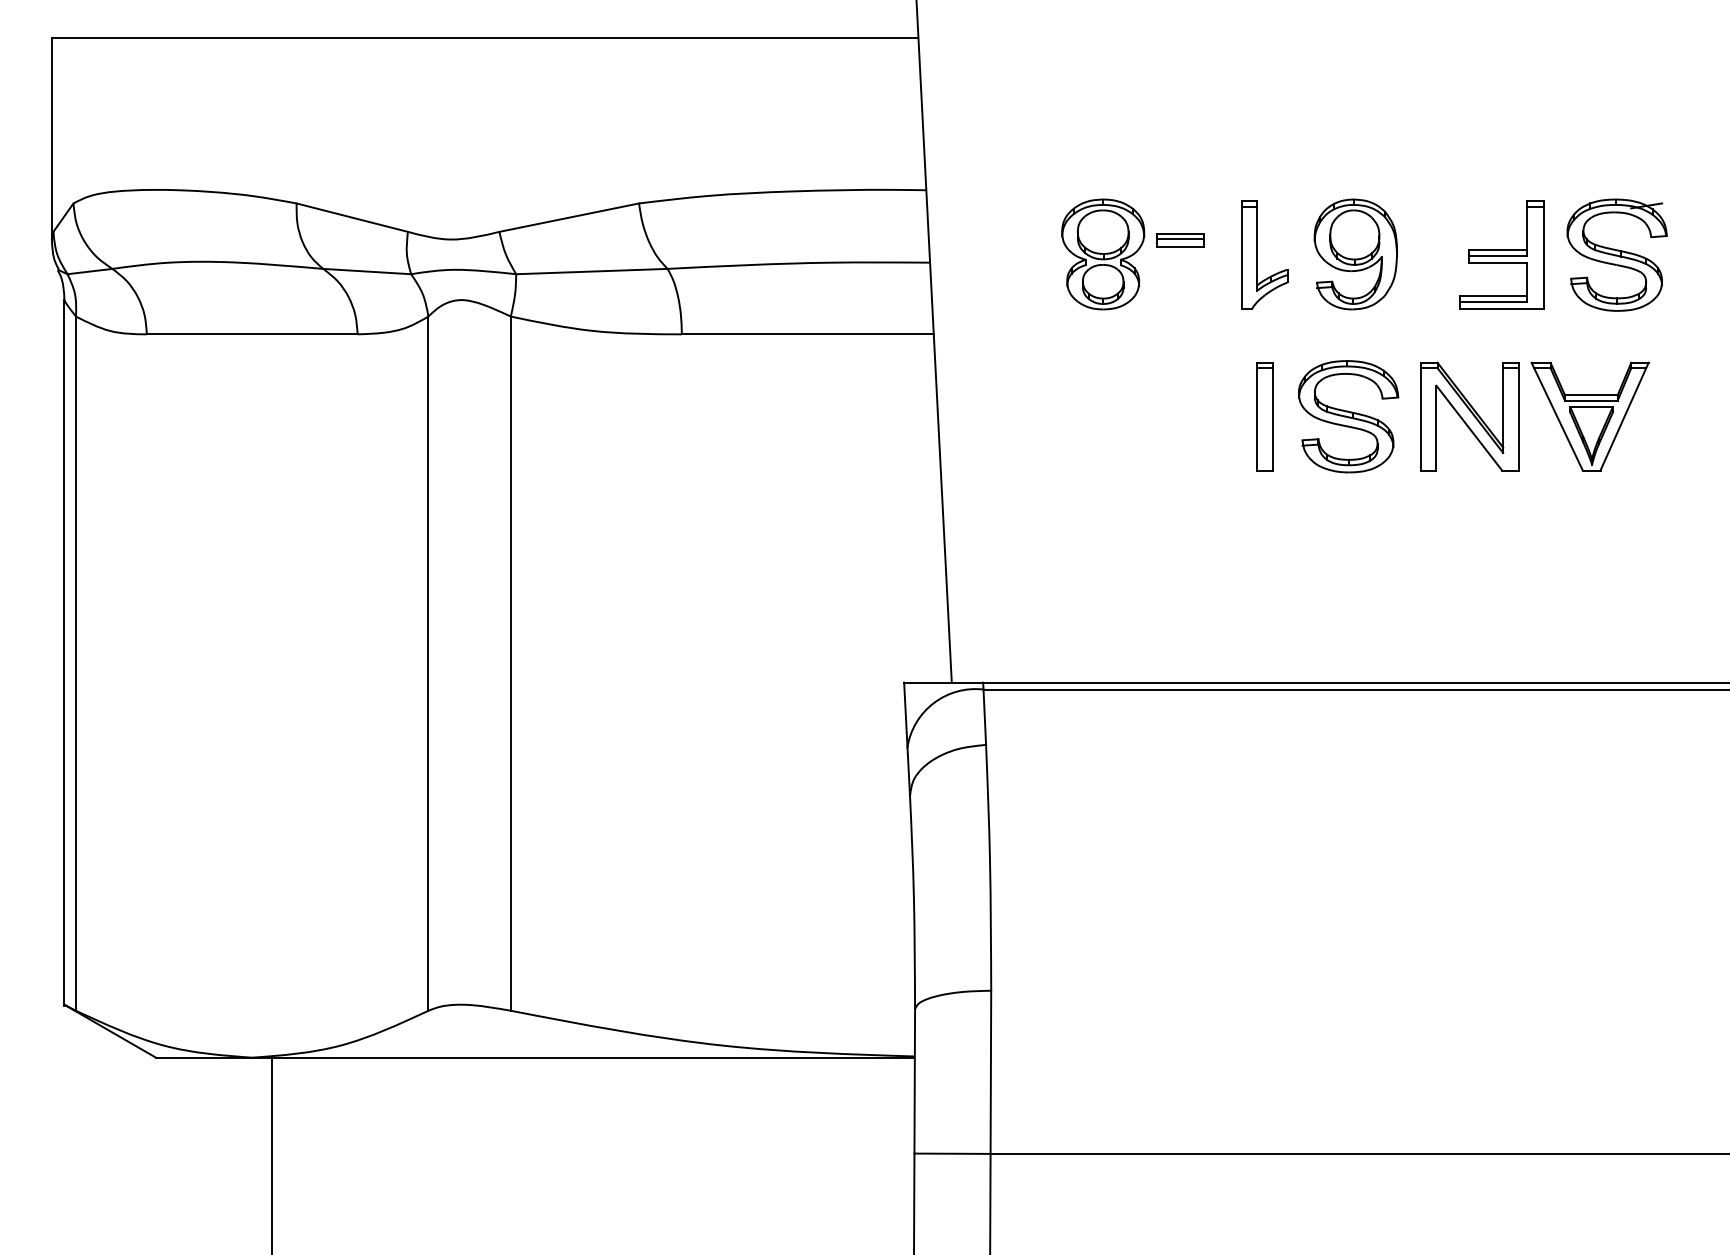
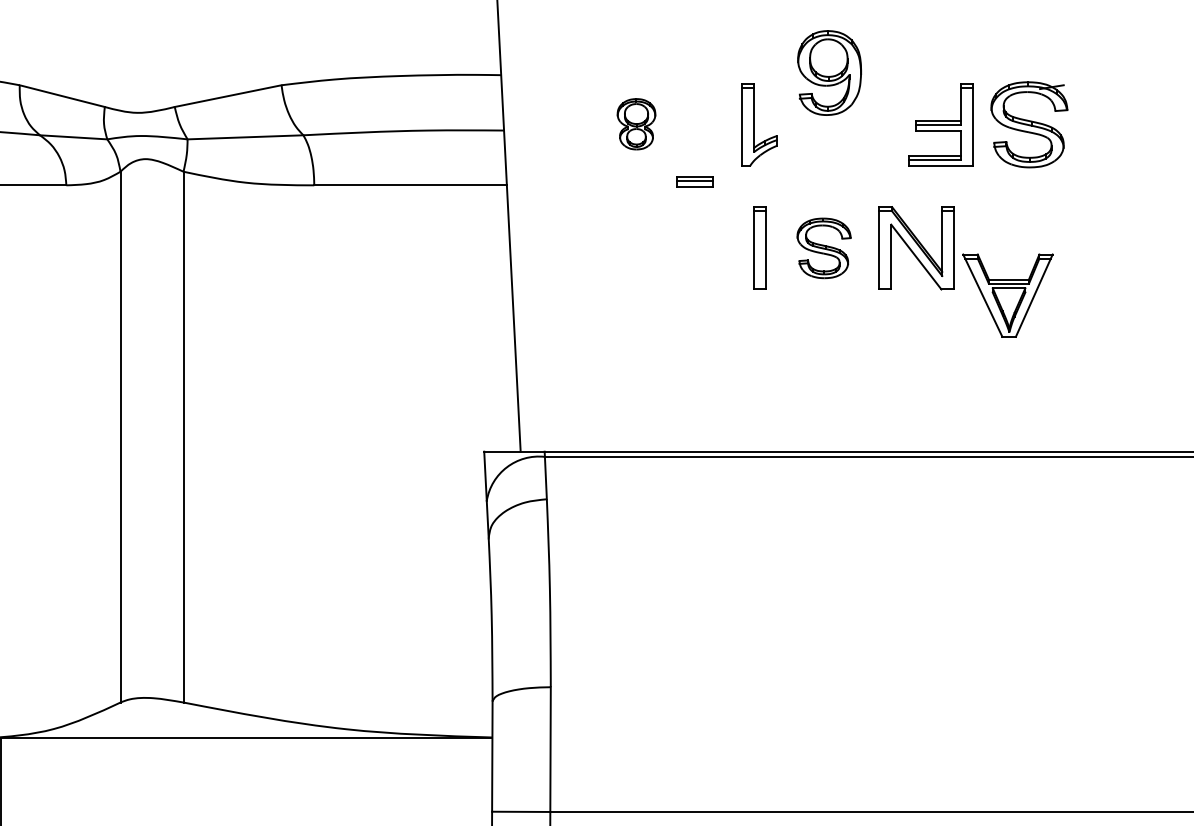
part: (1180, 240) -> (695, 182), moved
part: (1103, 254) -> (636, 124), size x0.6
part: (1355, 254) -> (829, 73), moved
part: (1348, 416) -> (823, 248), size x0.7
part: (1589, 416) -> (1007, 295), moved

